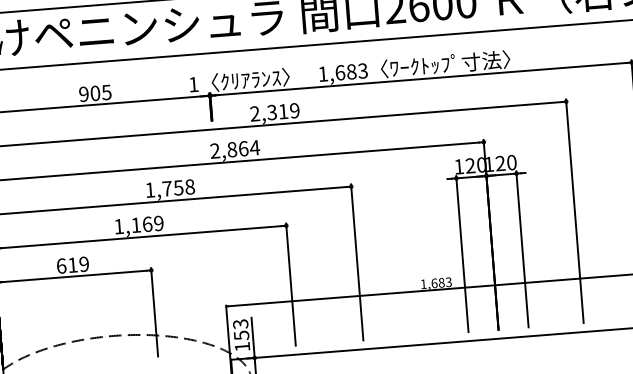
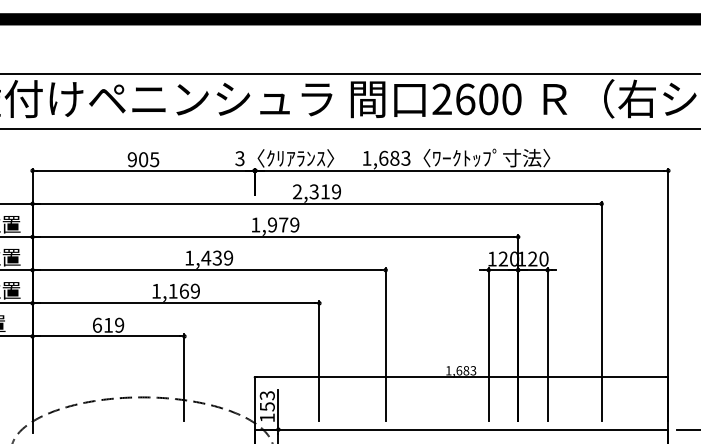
text: (193, 84) -> (239, 158), 1 -> 3
text: (235, 148) -> (275, 224), 2,864 -> 1,979
text: (178, 187) -> (217, 257), 1,758 -> 1,439

